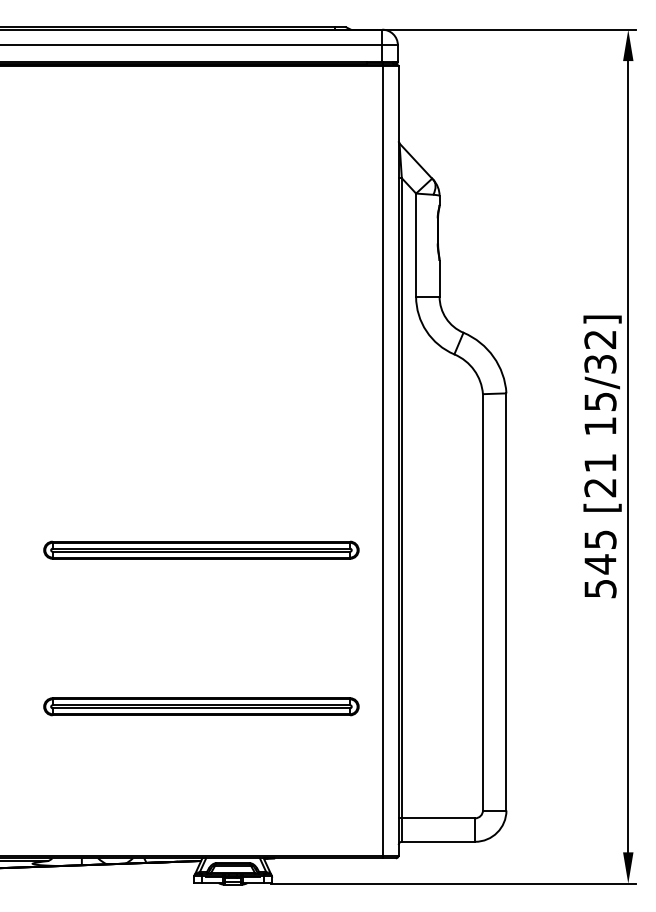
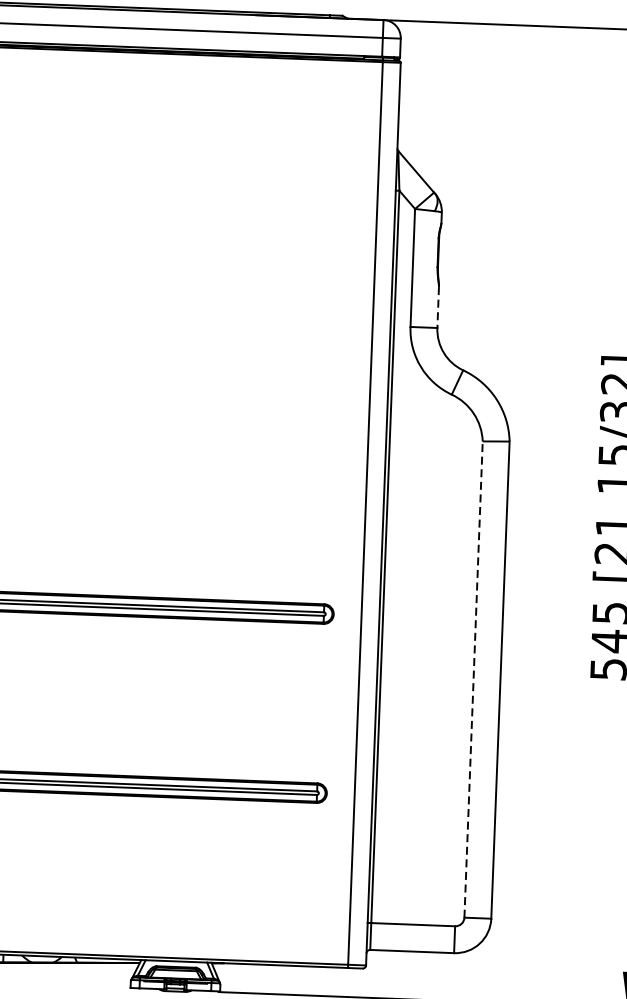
line: (439, 278) -> (438, 307), solid -> dashed
line: (482, 601) -> (473, 678), solid -> dashed

